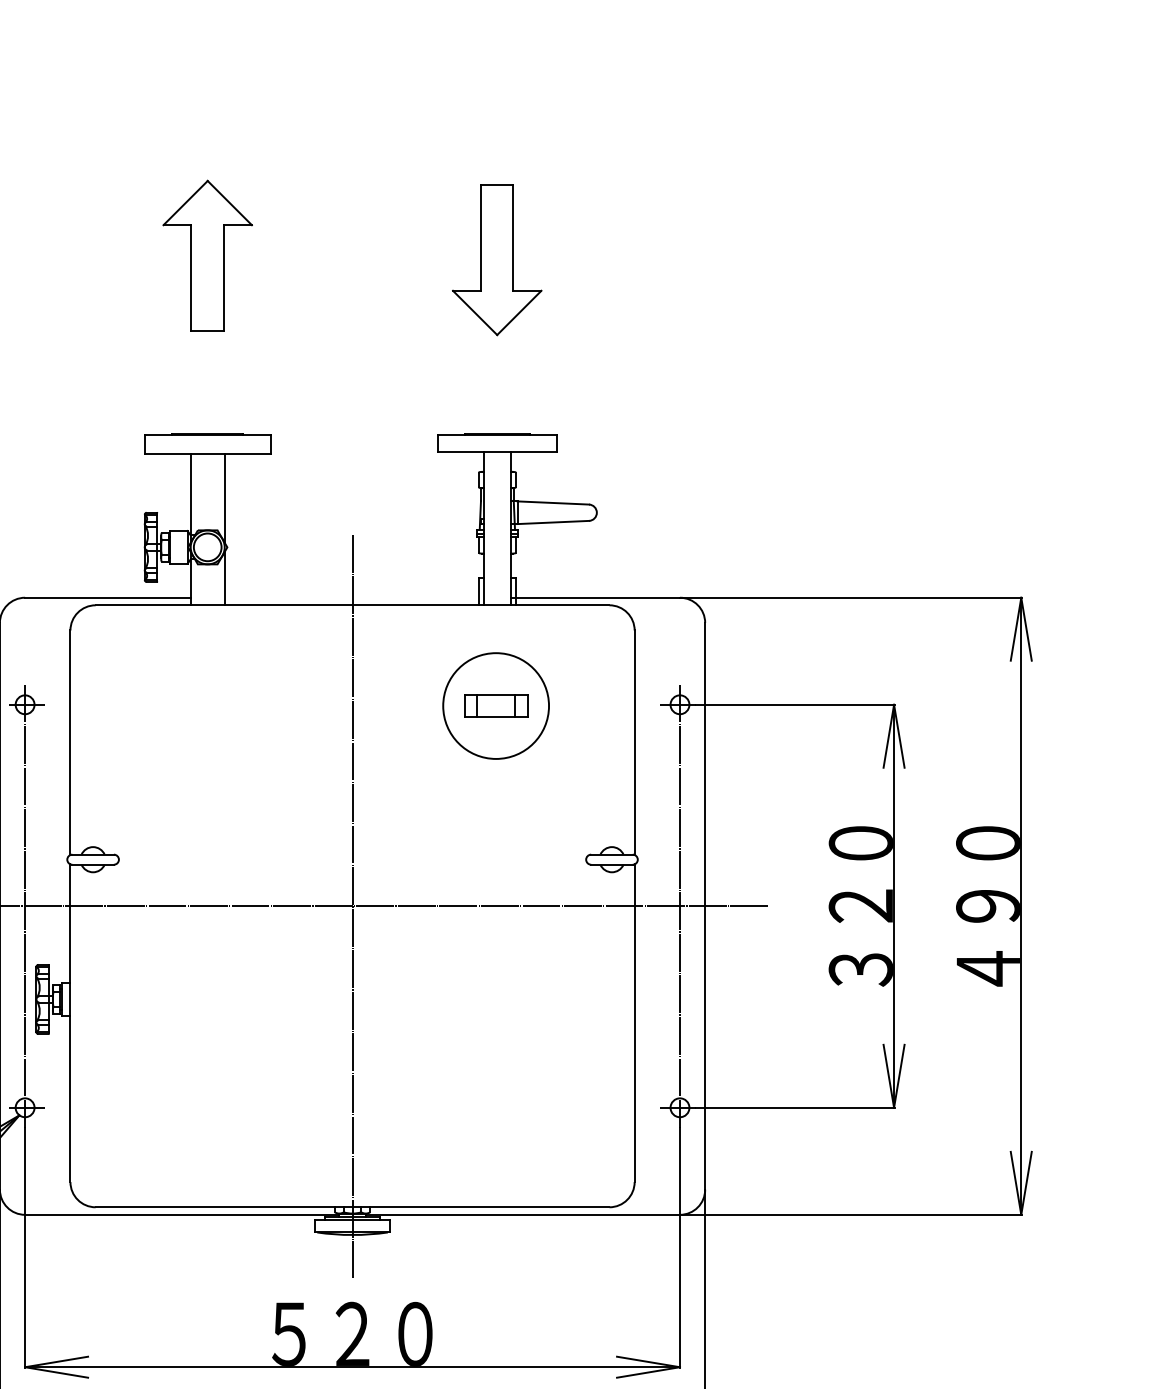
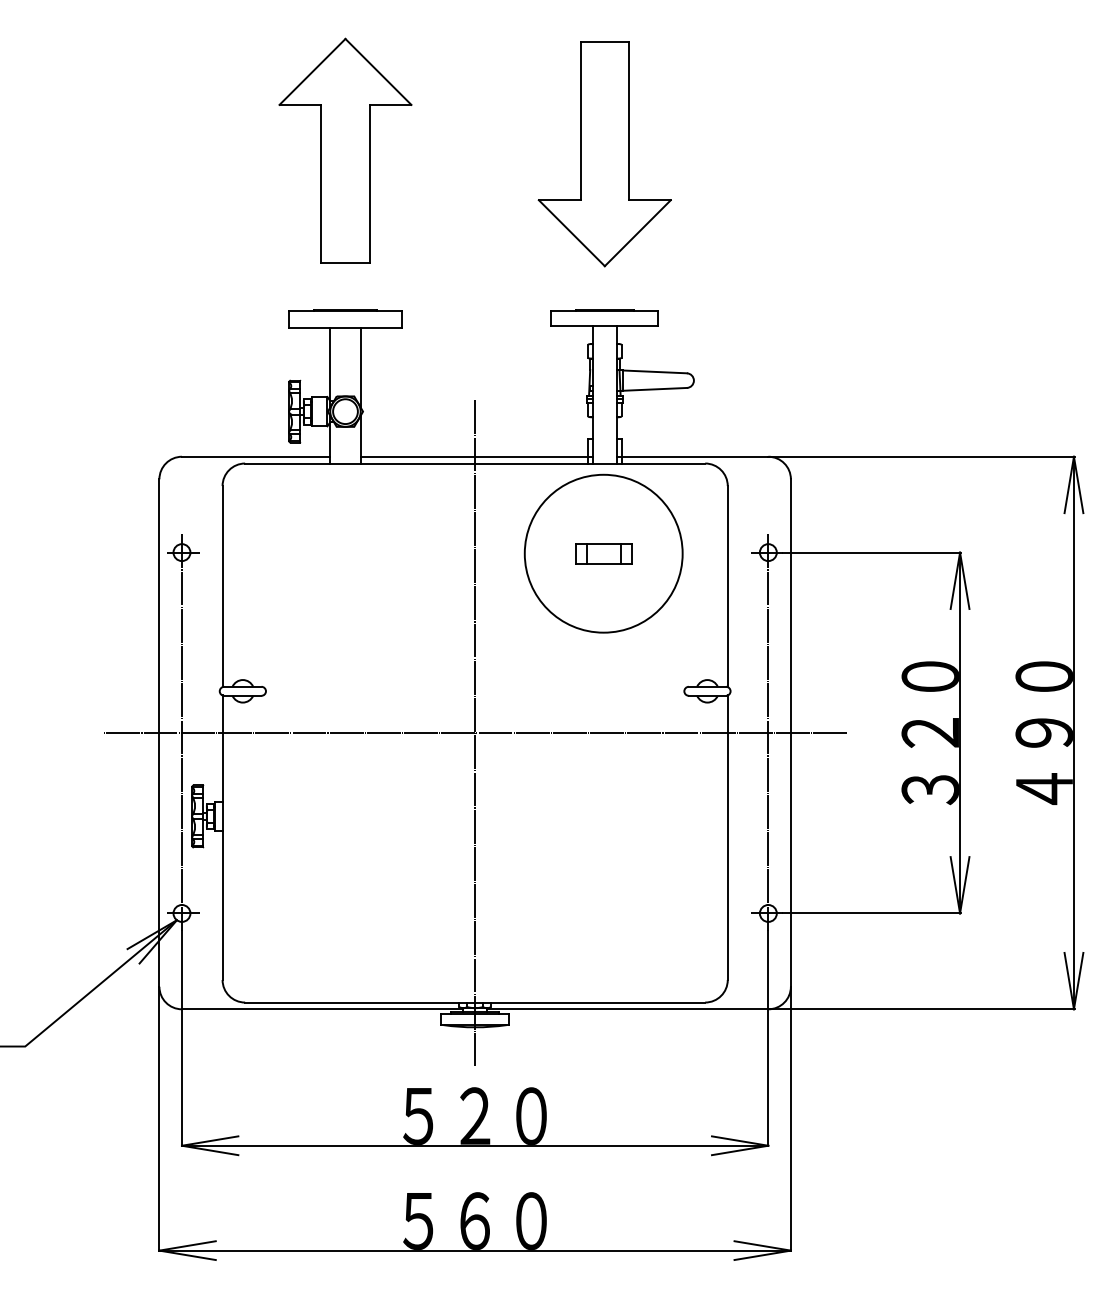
part: (207, 255) -> (345, 150), size x1.67
part: (496, 260) -> (604, 154), size x1.67
line: (354, 597) -> (476, 456), added
circle: (495, 705) -> (603, 553), size x1.67

